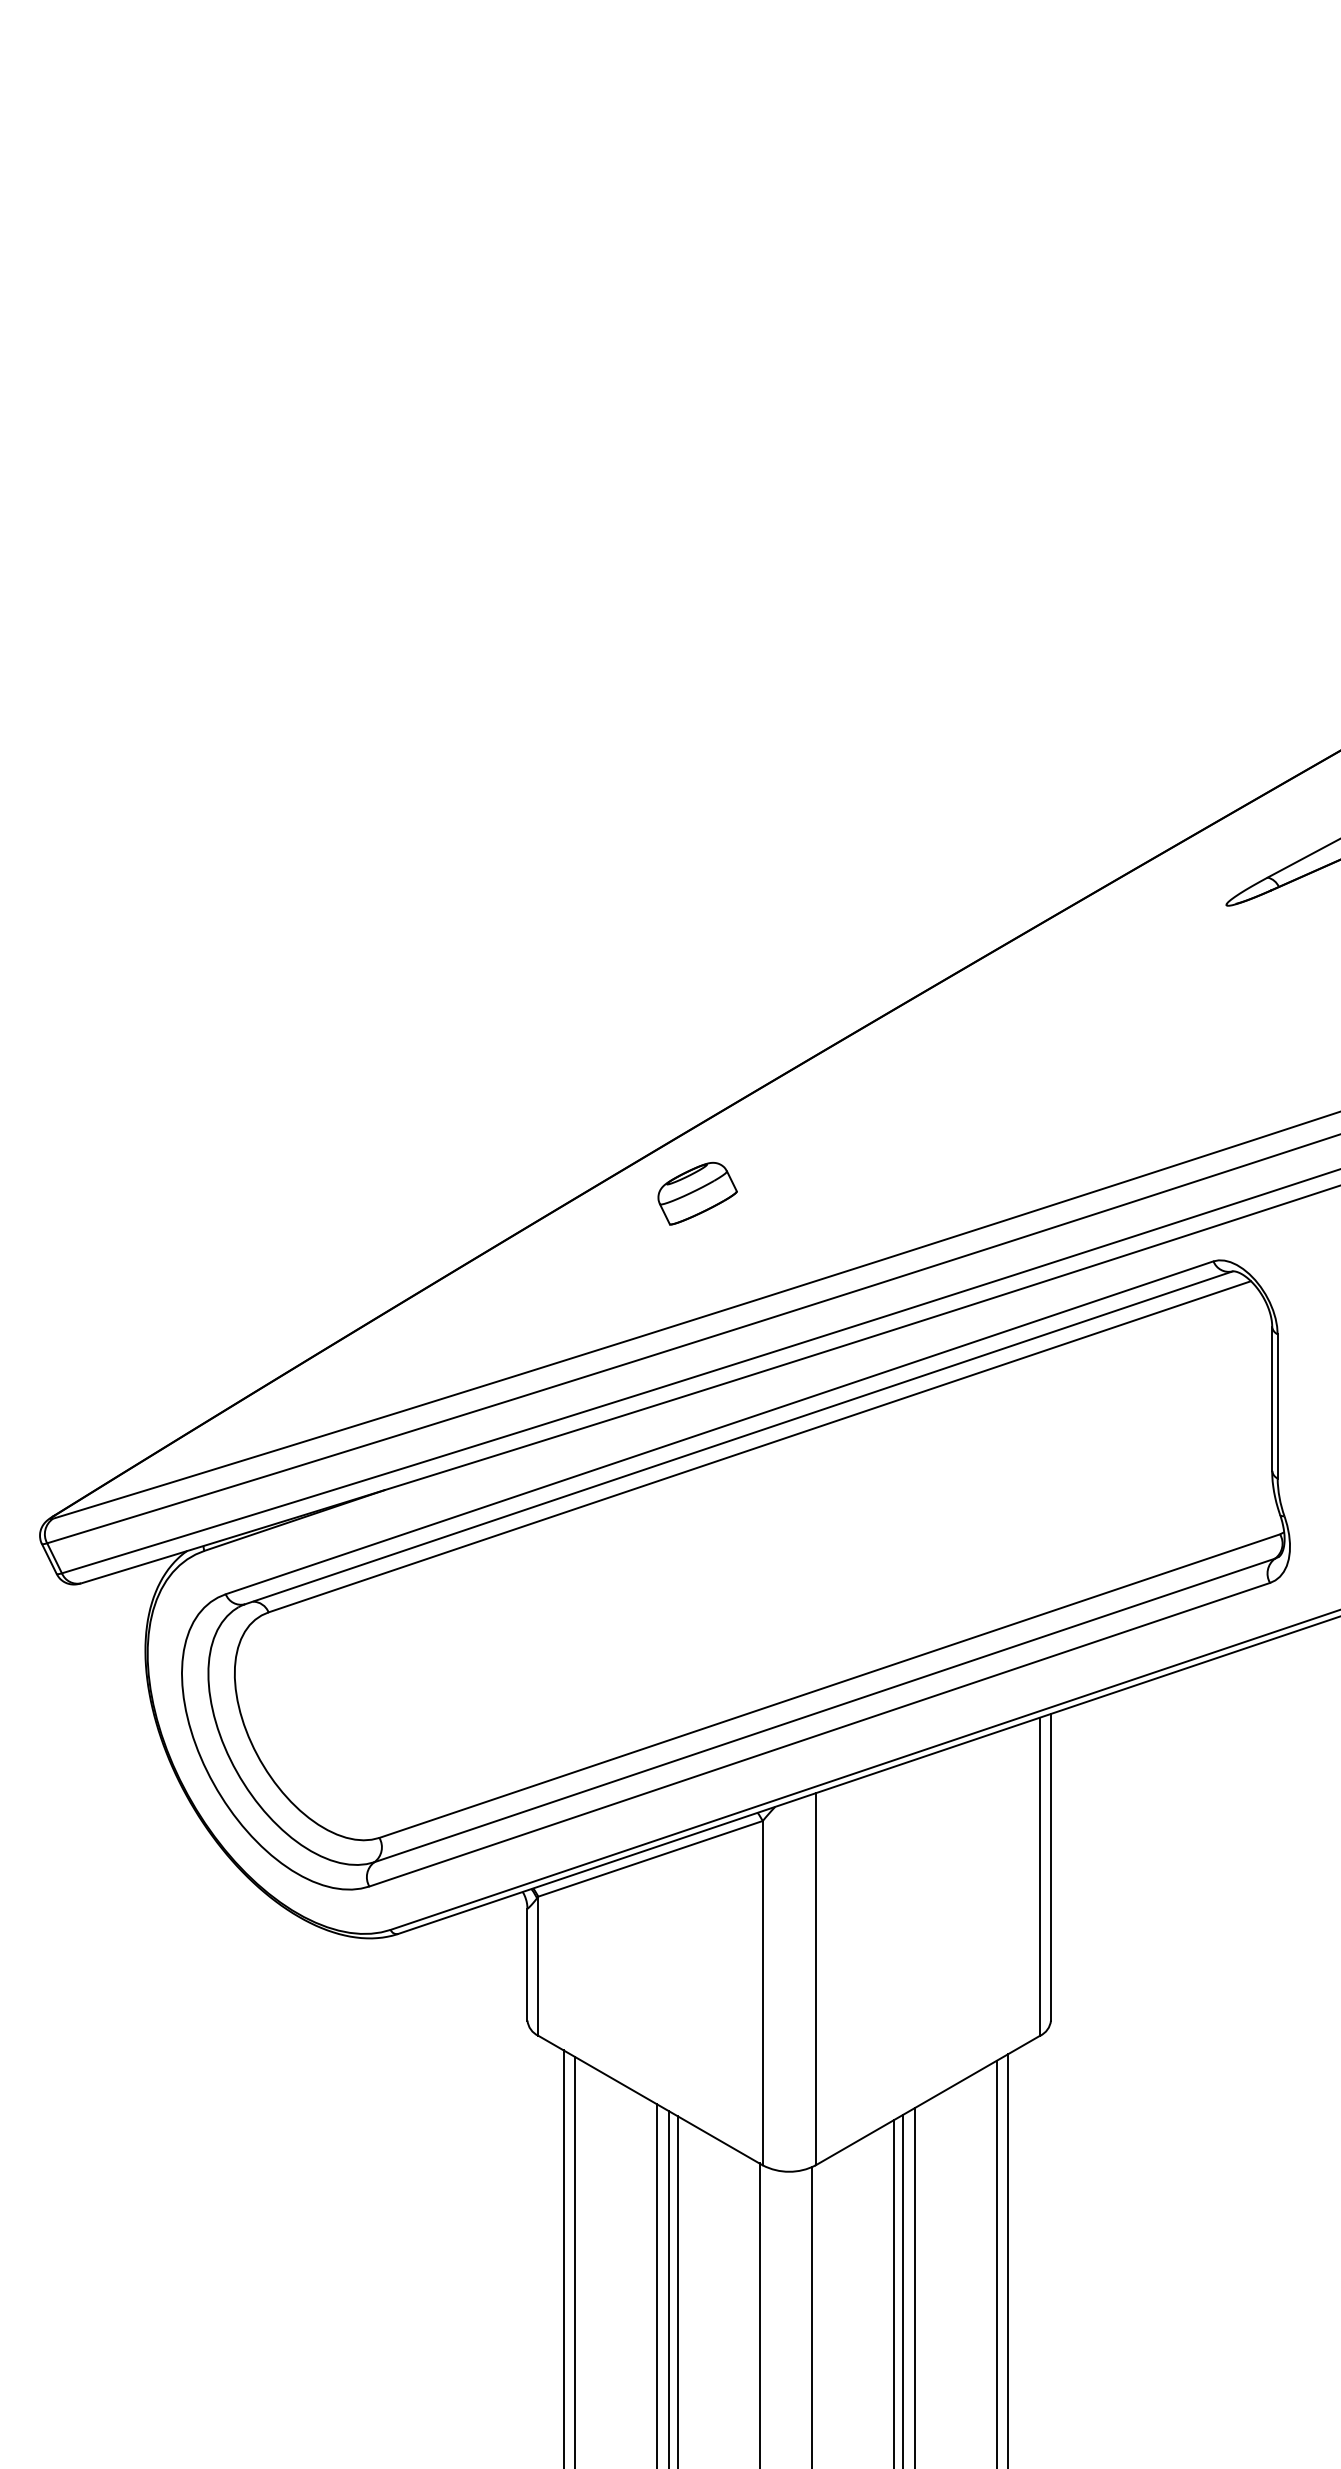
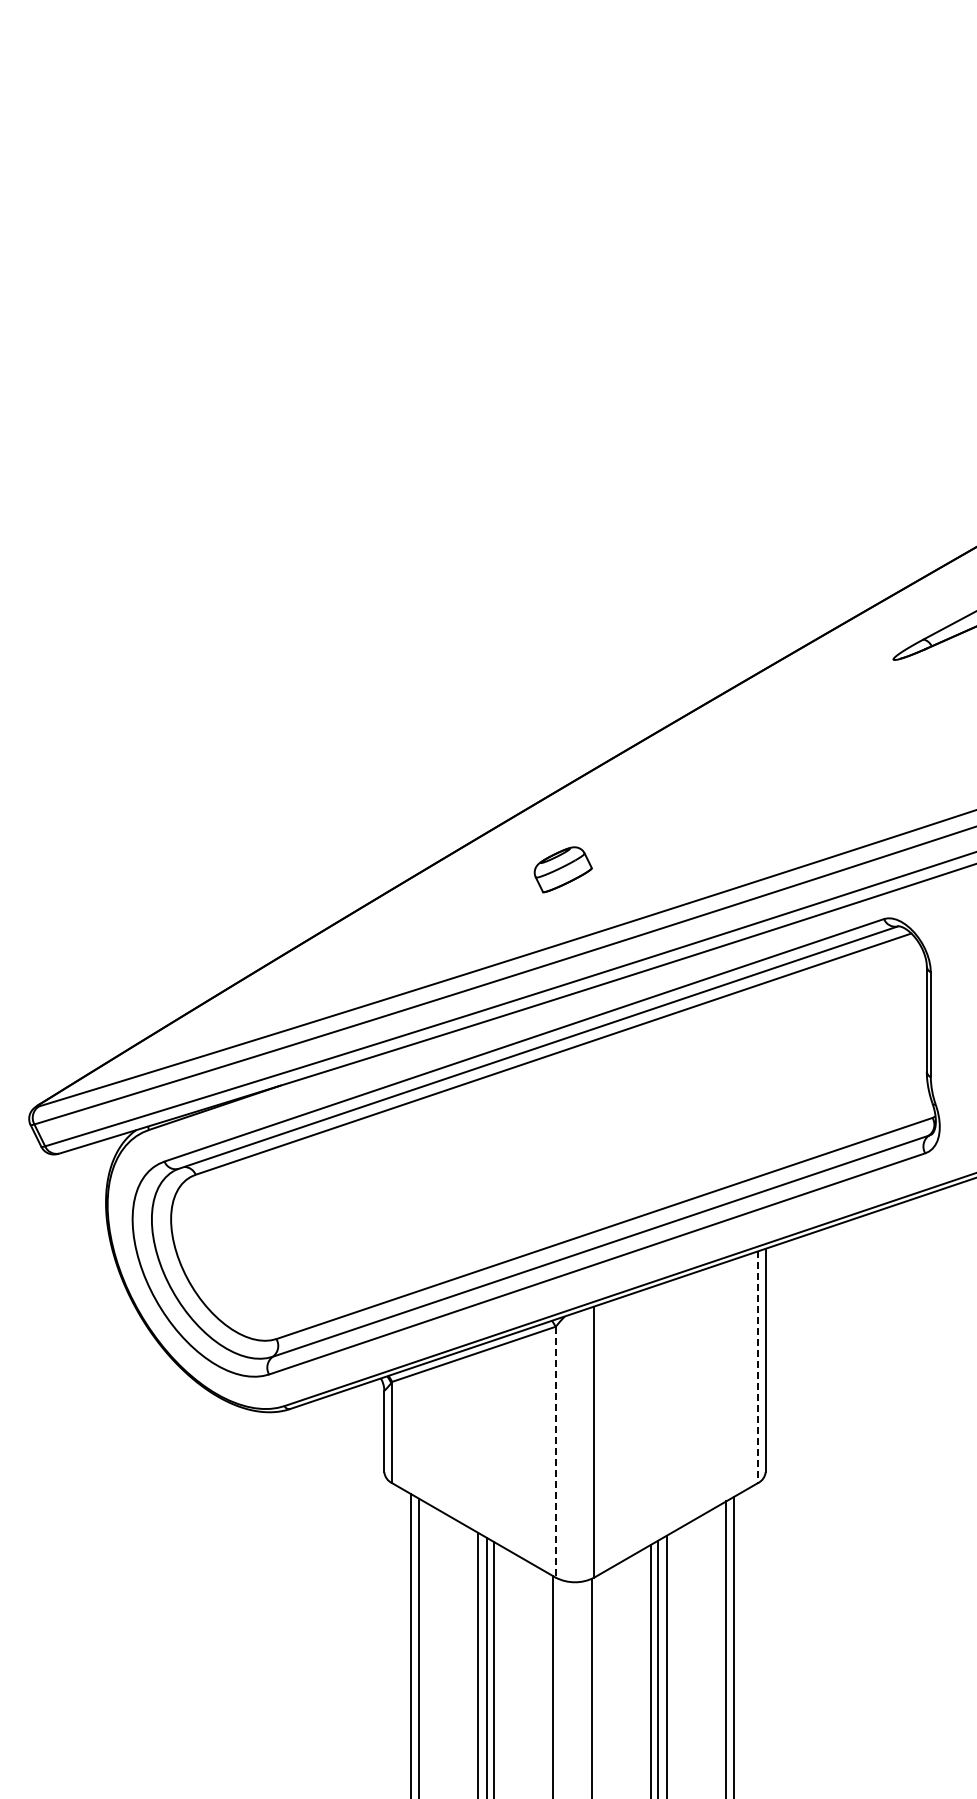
part: (696, 1193) -> (562, 869), moved
line: (1039, 1876) -> (757, 1367), solid -> dashed
line: (762, 1993) -> (555, 1452), solid -> dashed

